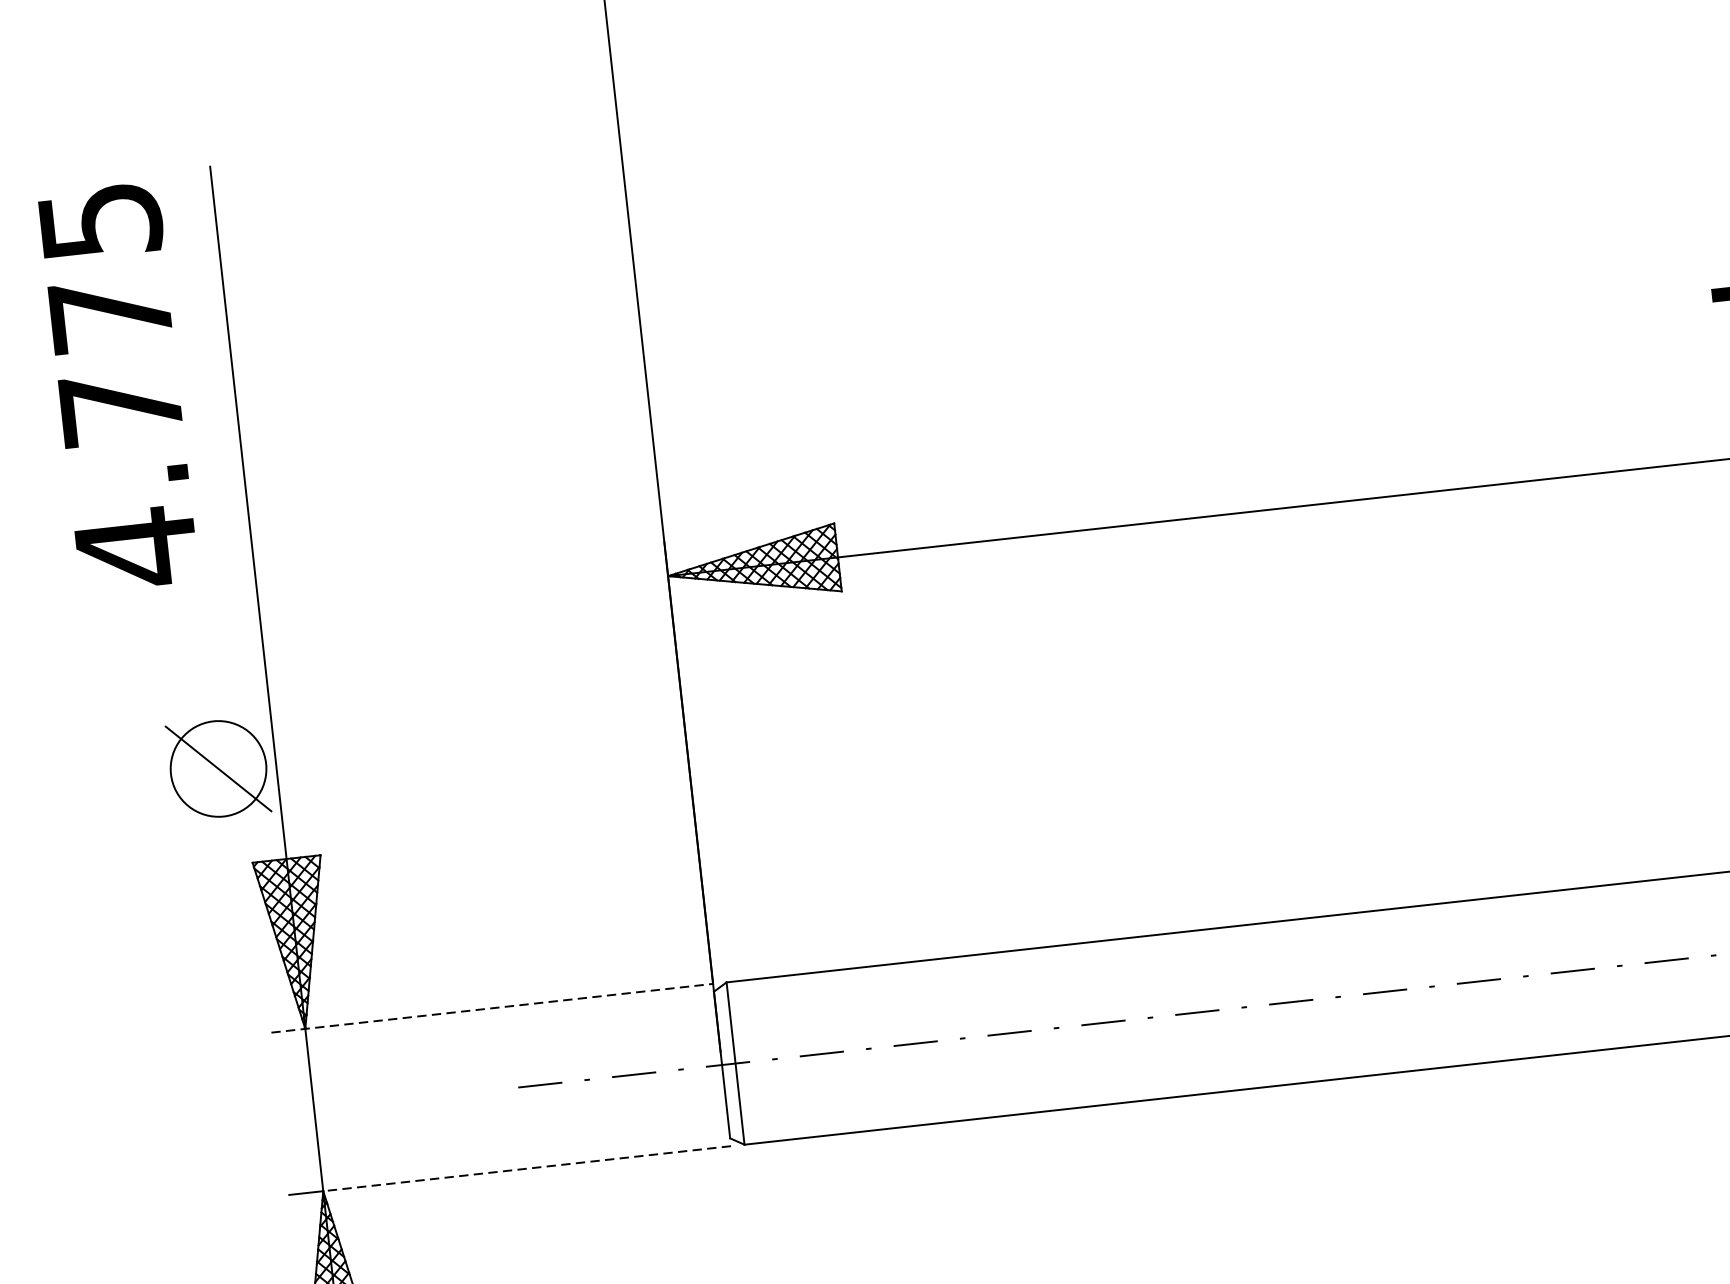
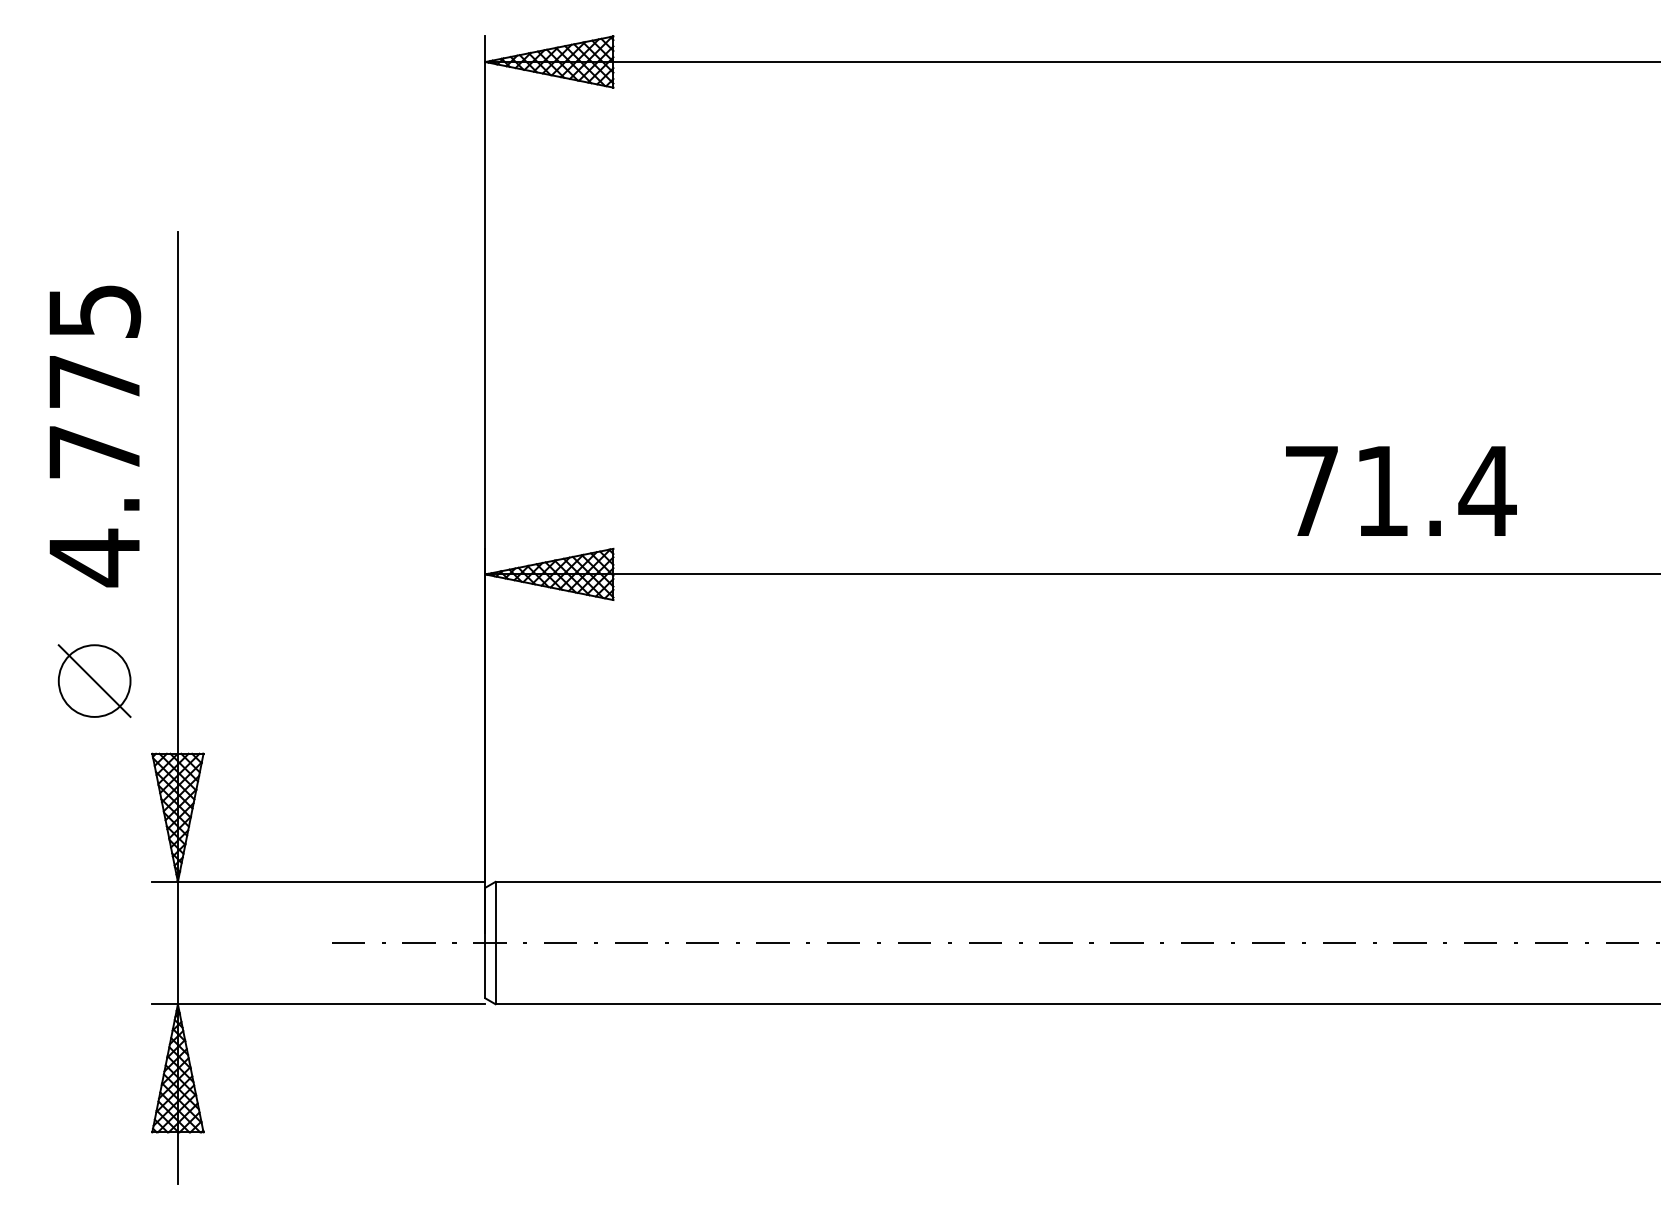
text: (119, 387) -> (95, 436), moved
part: (218, 768) -> (94, 680), moved
line: (491, 1007) -> (318, 881), dashed -> solid
line: (526, 1169) -> (331, 1004), dashed -> solid

